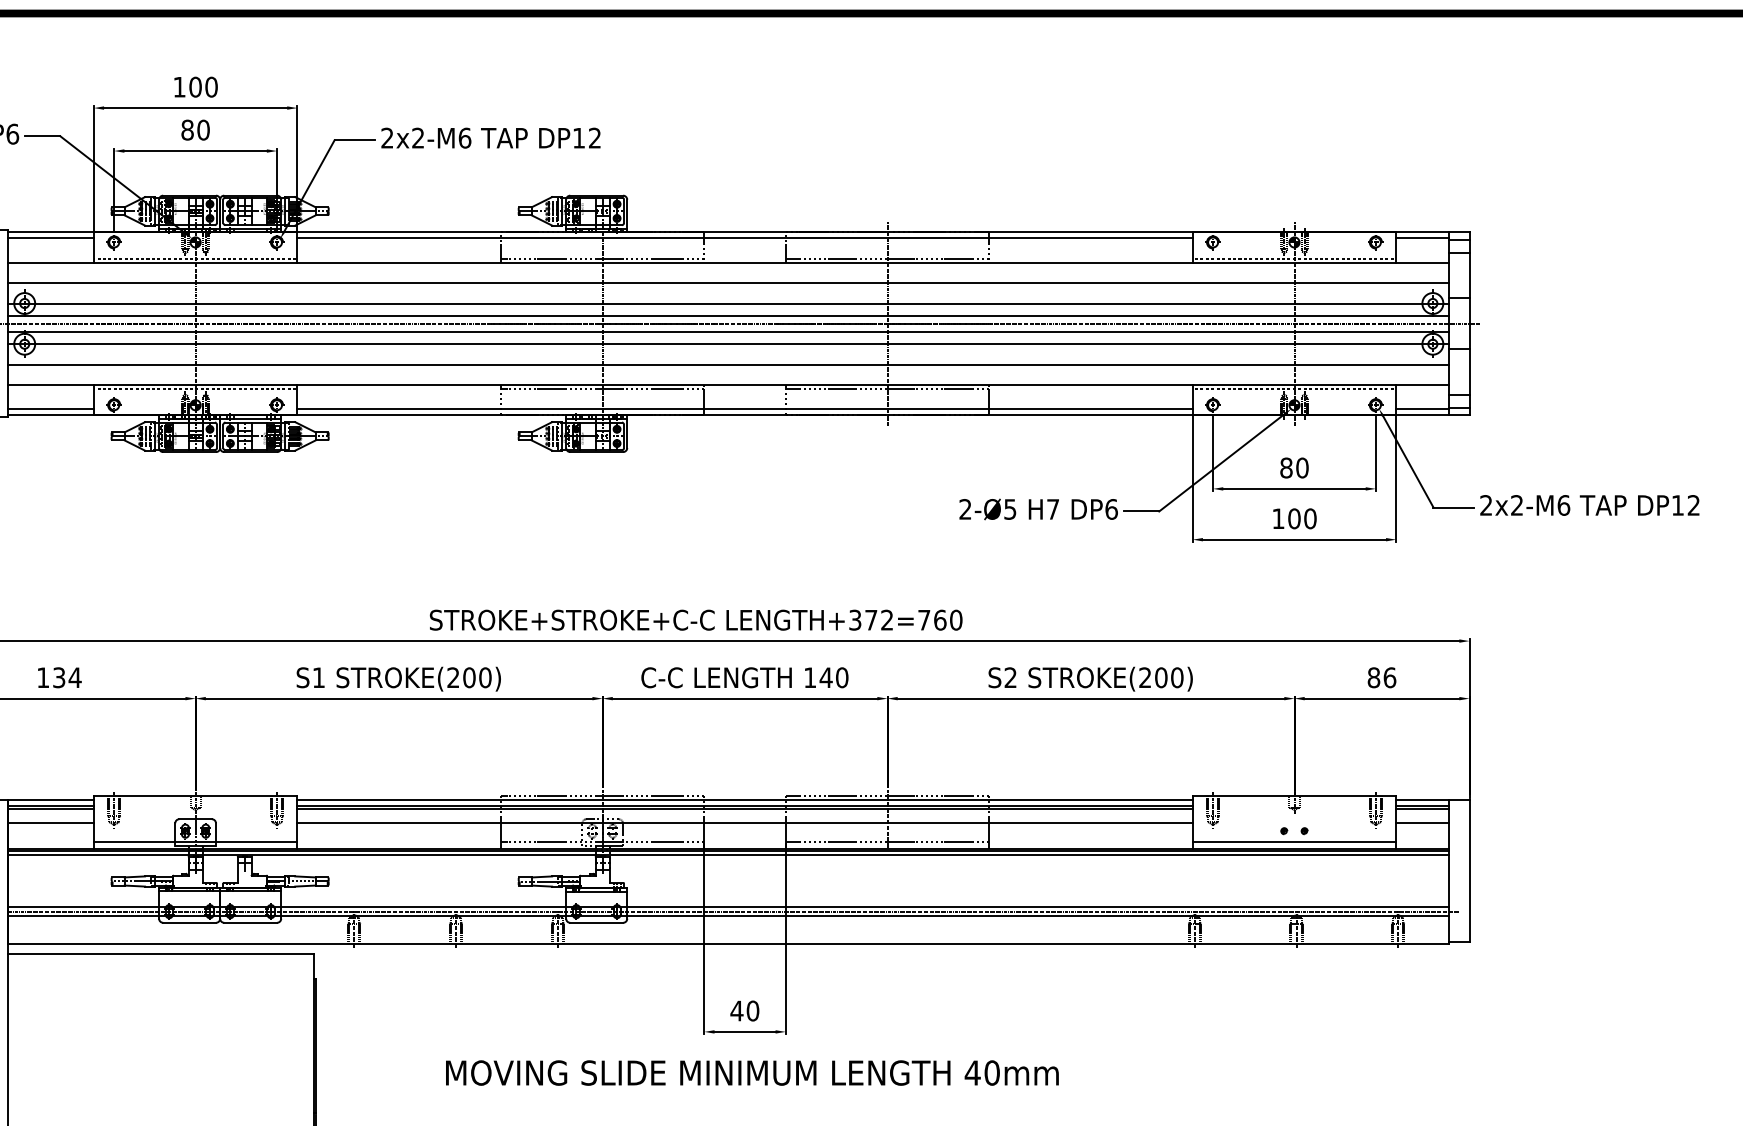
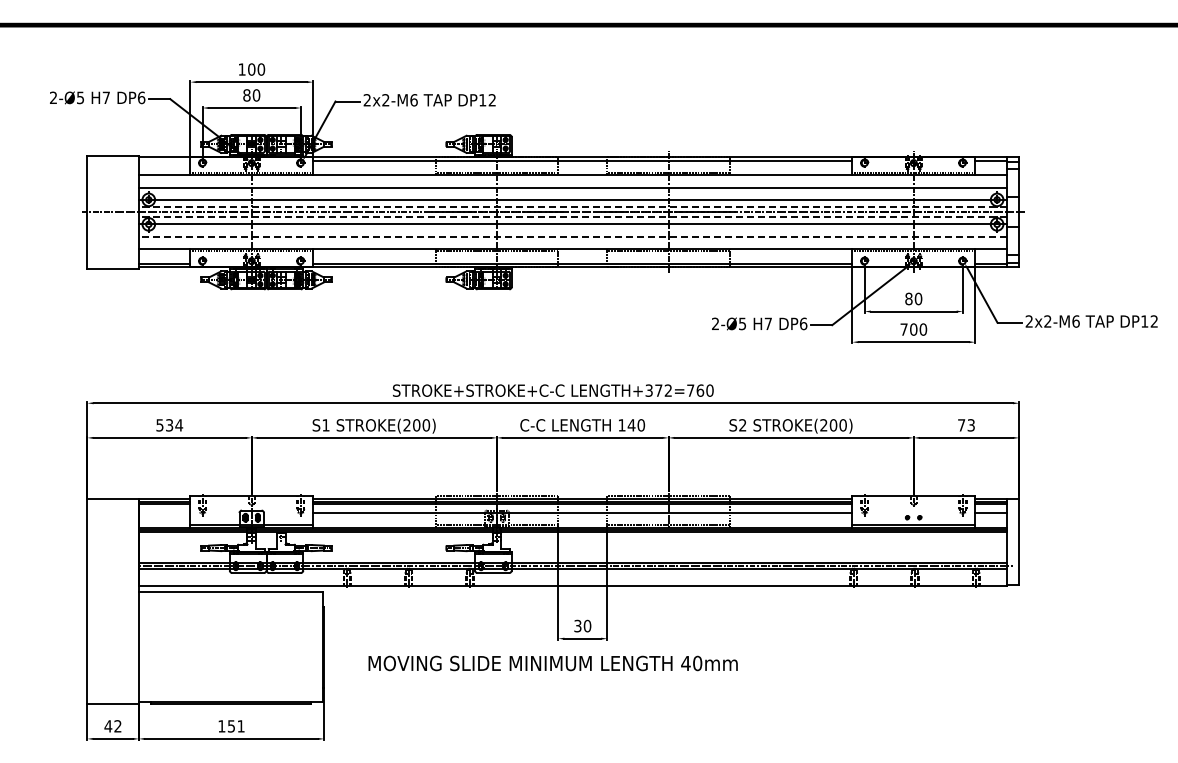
line: (50, 238) -> (164, 160), removed
line: (728, 316) -> (572, 207), solid -> dashed
line: (728, 332) -> (572, 217), solid -> dashed
line: (728, 364) -> (572, 236), solid -> dashed
text: (1277, 518) -> (903, 329), 100 -> 700
text: (42, 678) -> (159, 425), 134 -> 534
text: (1382, 678) -> (966, 425), 86 -> 73
line: (50, 822) -> (164, 512), removed
text: (736, 1009) -> (577, 625), 40 -> 30
text: (751, 1073) -> (552, 663), moved

